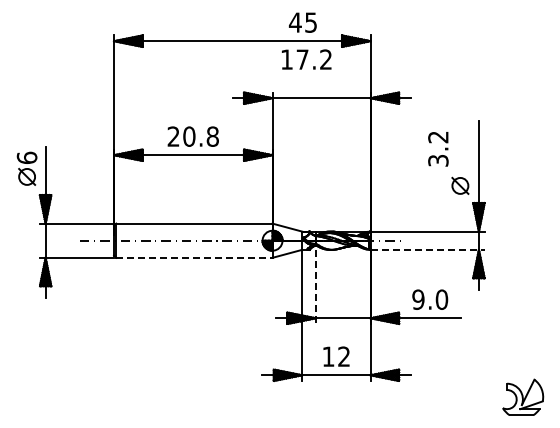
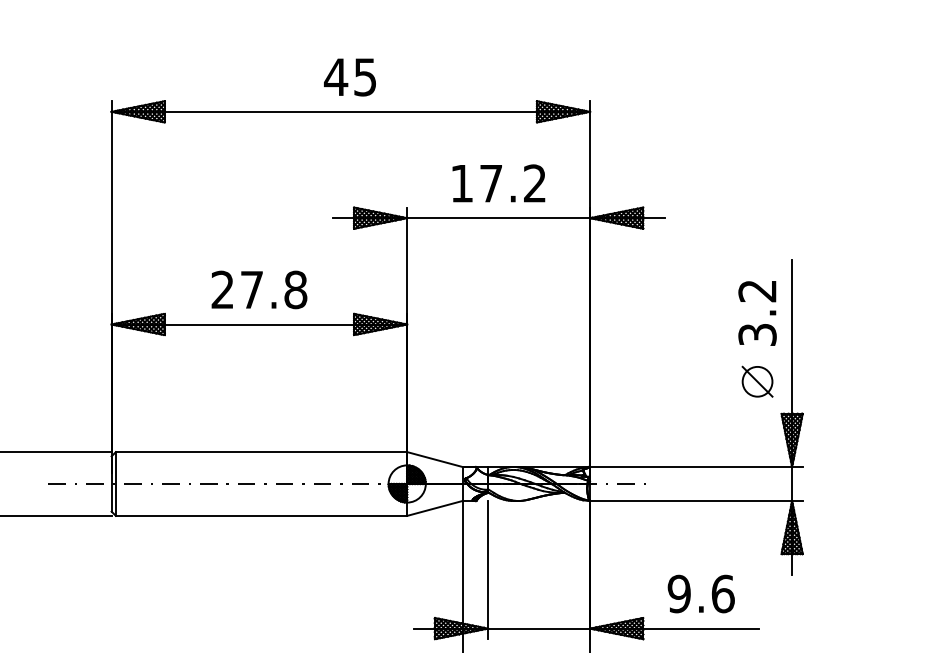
text: (302, 22) -> (349, 76), moved
text: (306, 59) -> (498, 183), moved
text: (189, 136) -> (252, 289), 20.8 -> 27.8
text: (438, 149) -> (757, 313), moved
line: (428, 249) -> (698, 500), dashed -> solid
line: (194, 257) -> (261, 515), dashed -> solid
line: (315, 287) -> (487, 571), dashed -> solid
text: (441, 299) -> (722, 593), 9.0 -> 9.6

